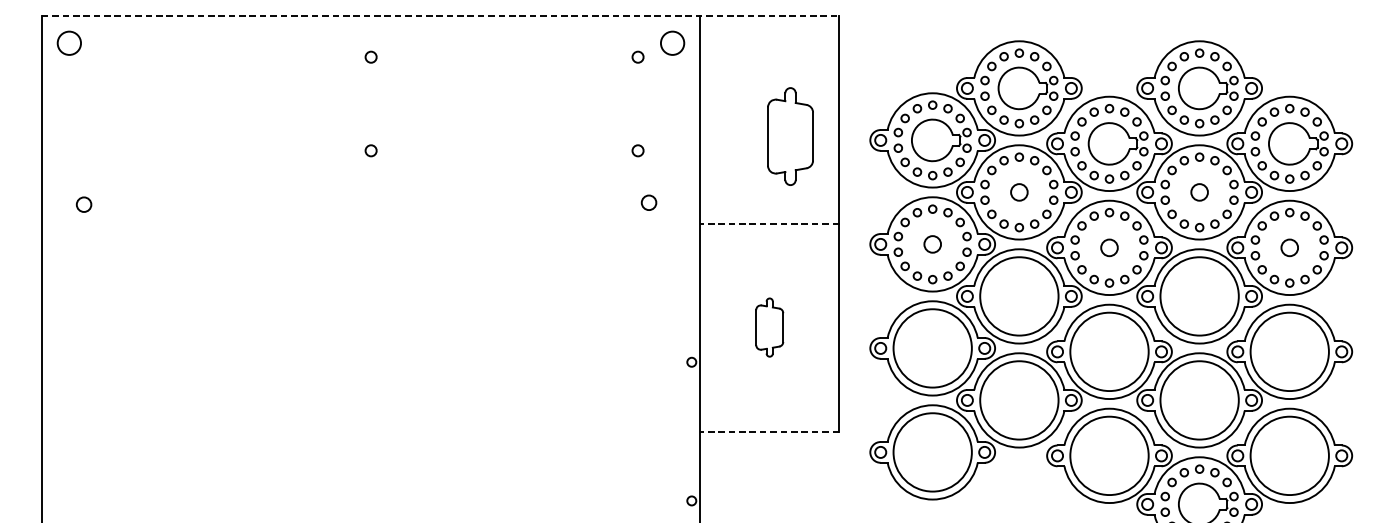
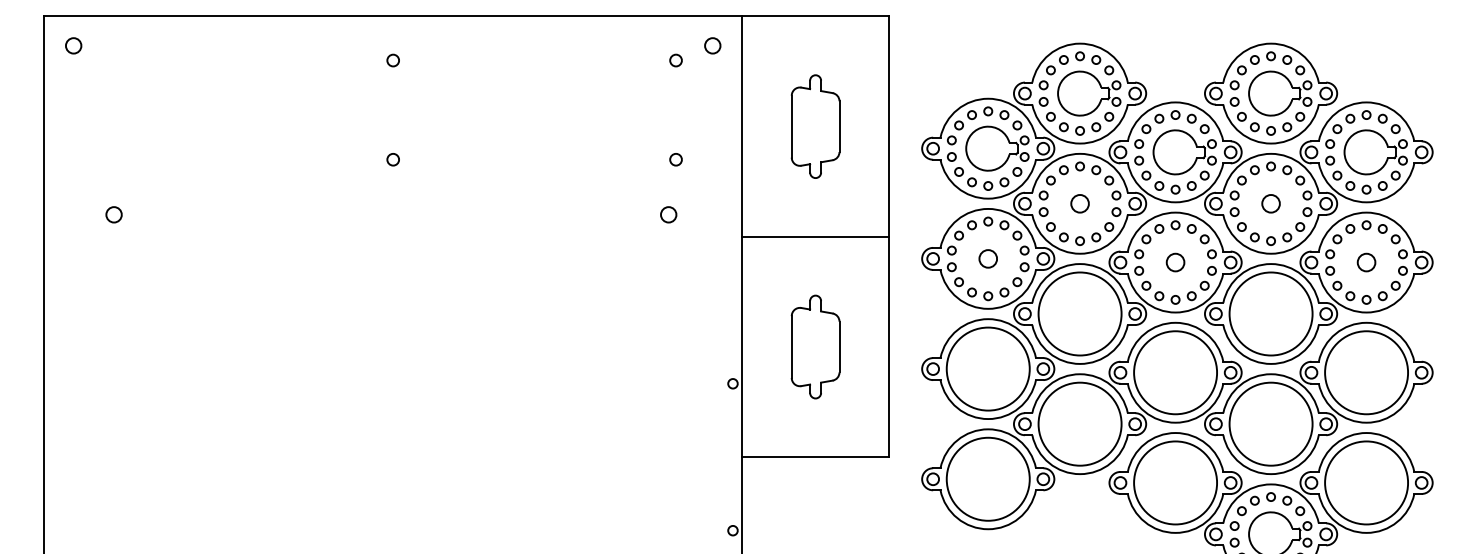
line: (441, 15) -> (467, 16), dashed -> solid
circle: (69, 43) -> (73, 45), size x0.62
circle: (672, 43) -> (712, 45), size x0.62
part: (790, 136) -> (815, 126), moved
circle: (648, 202) -> (668, 214), moved
circle: (83, 204) -> (113, 214), moved
line: (769, 223) -> (815, 236), dashed -> solid
part: (769, 327) -> (815, 346), size x1.67
line: (769, 431) -> (815, 457), dashed -> solid

